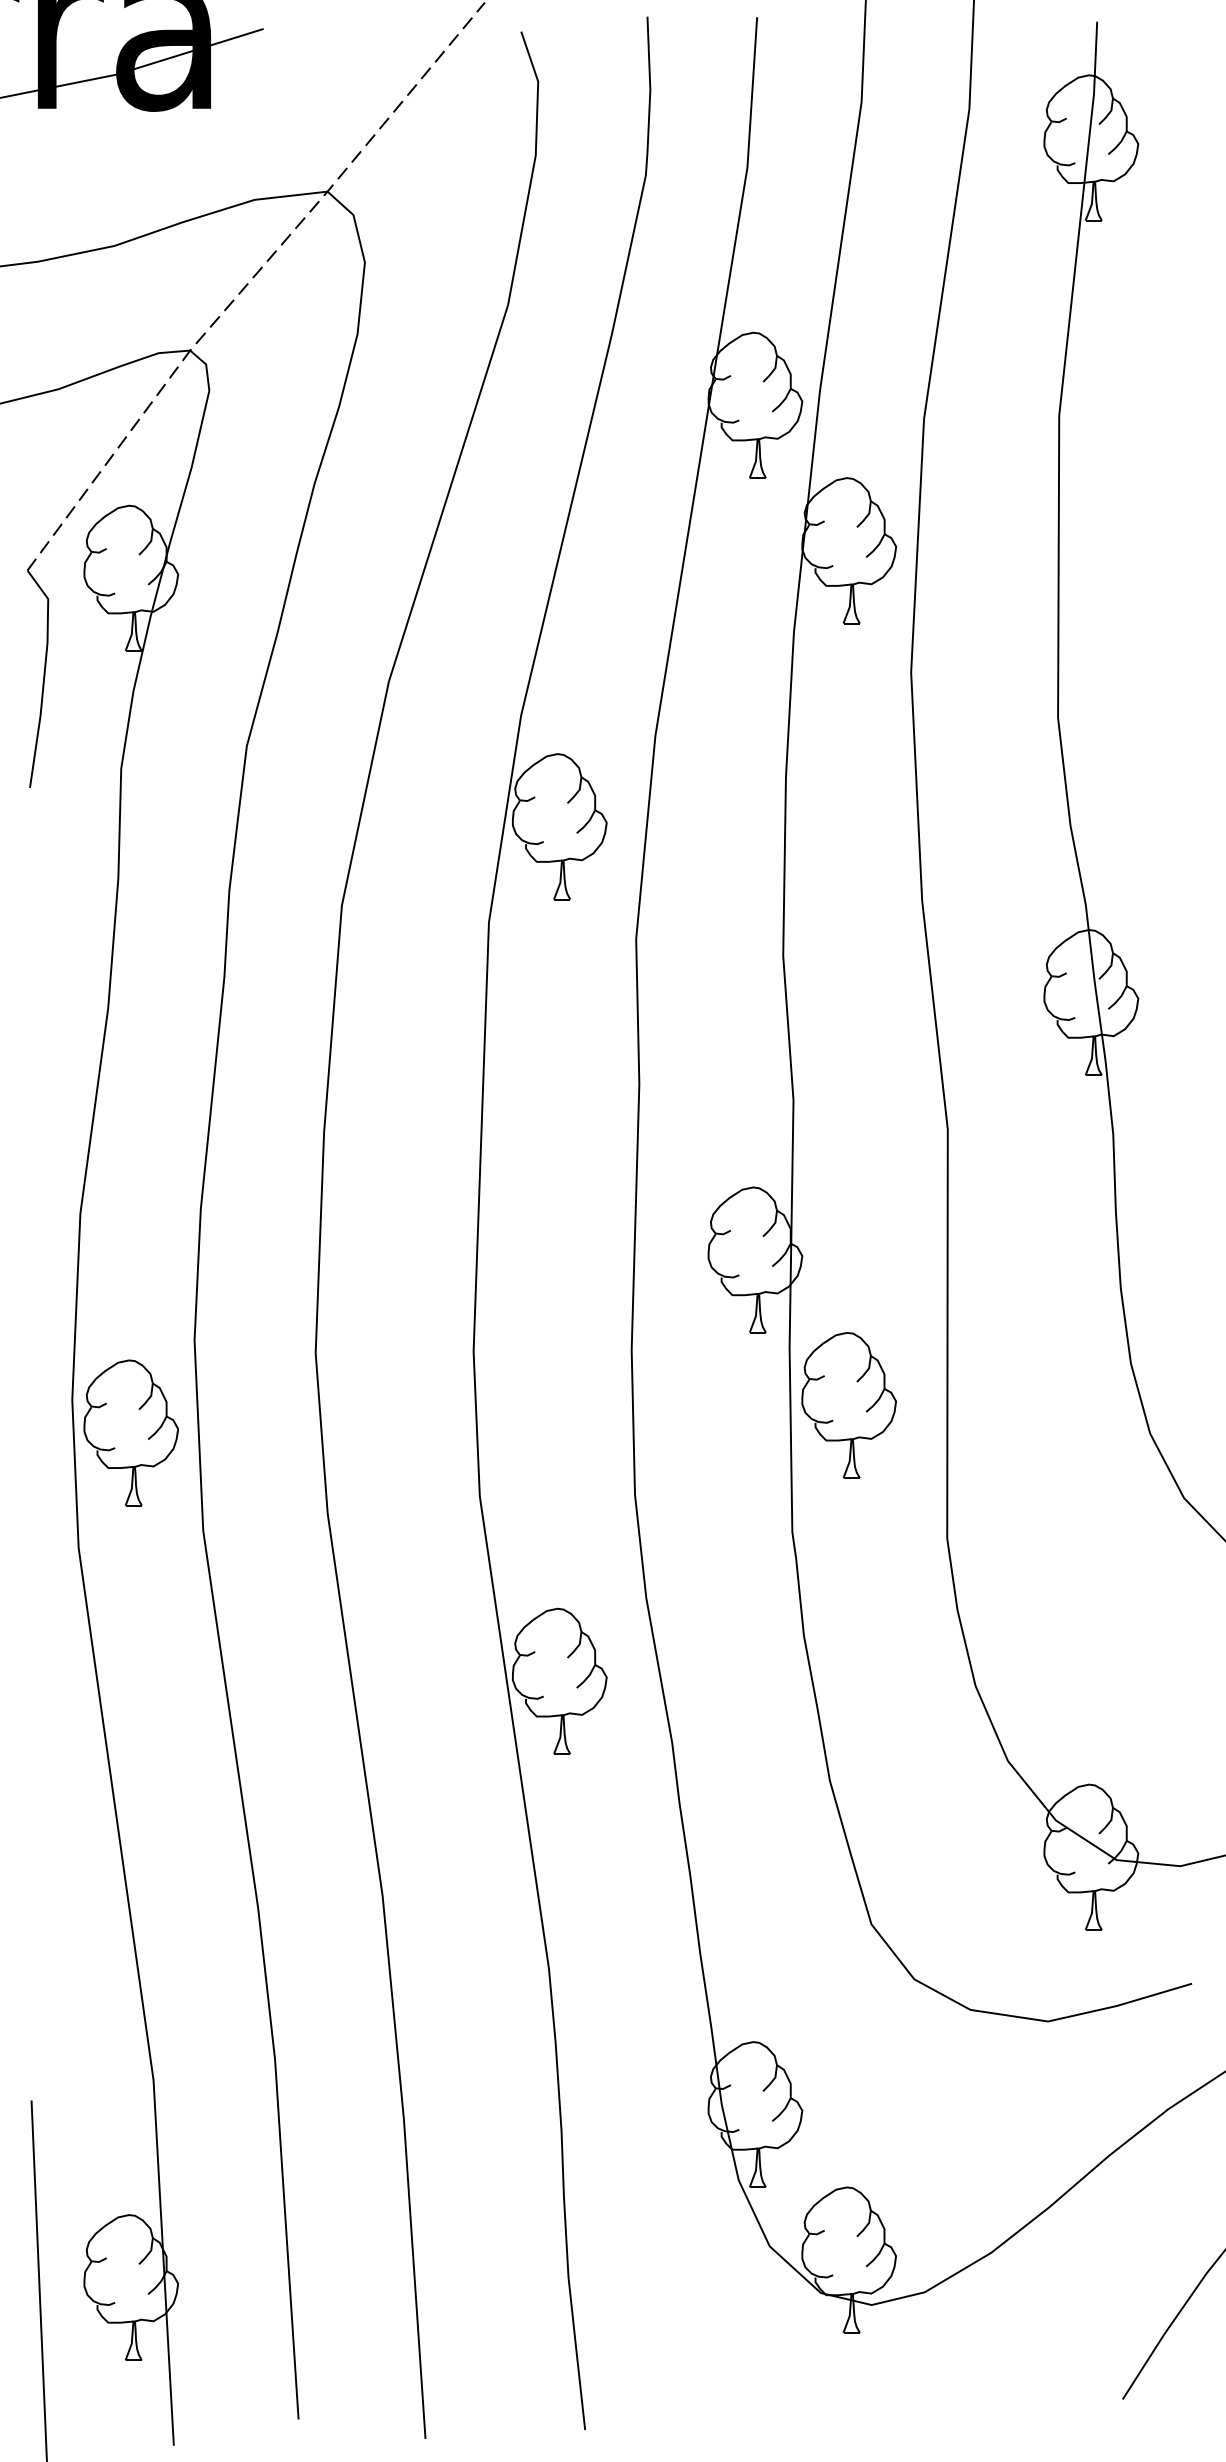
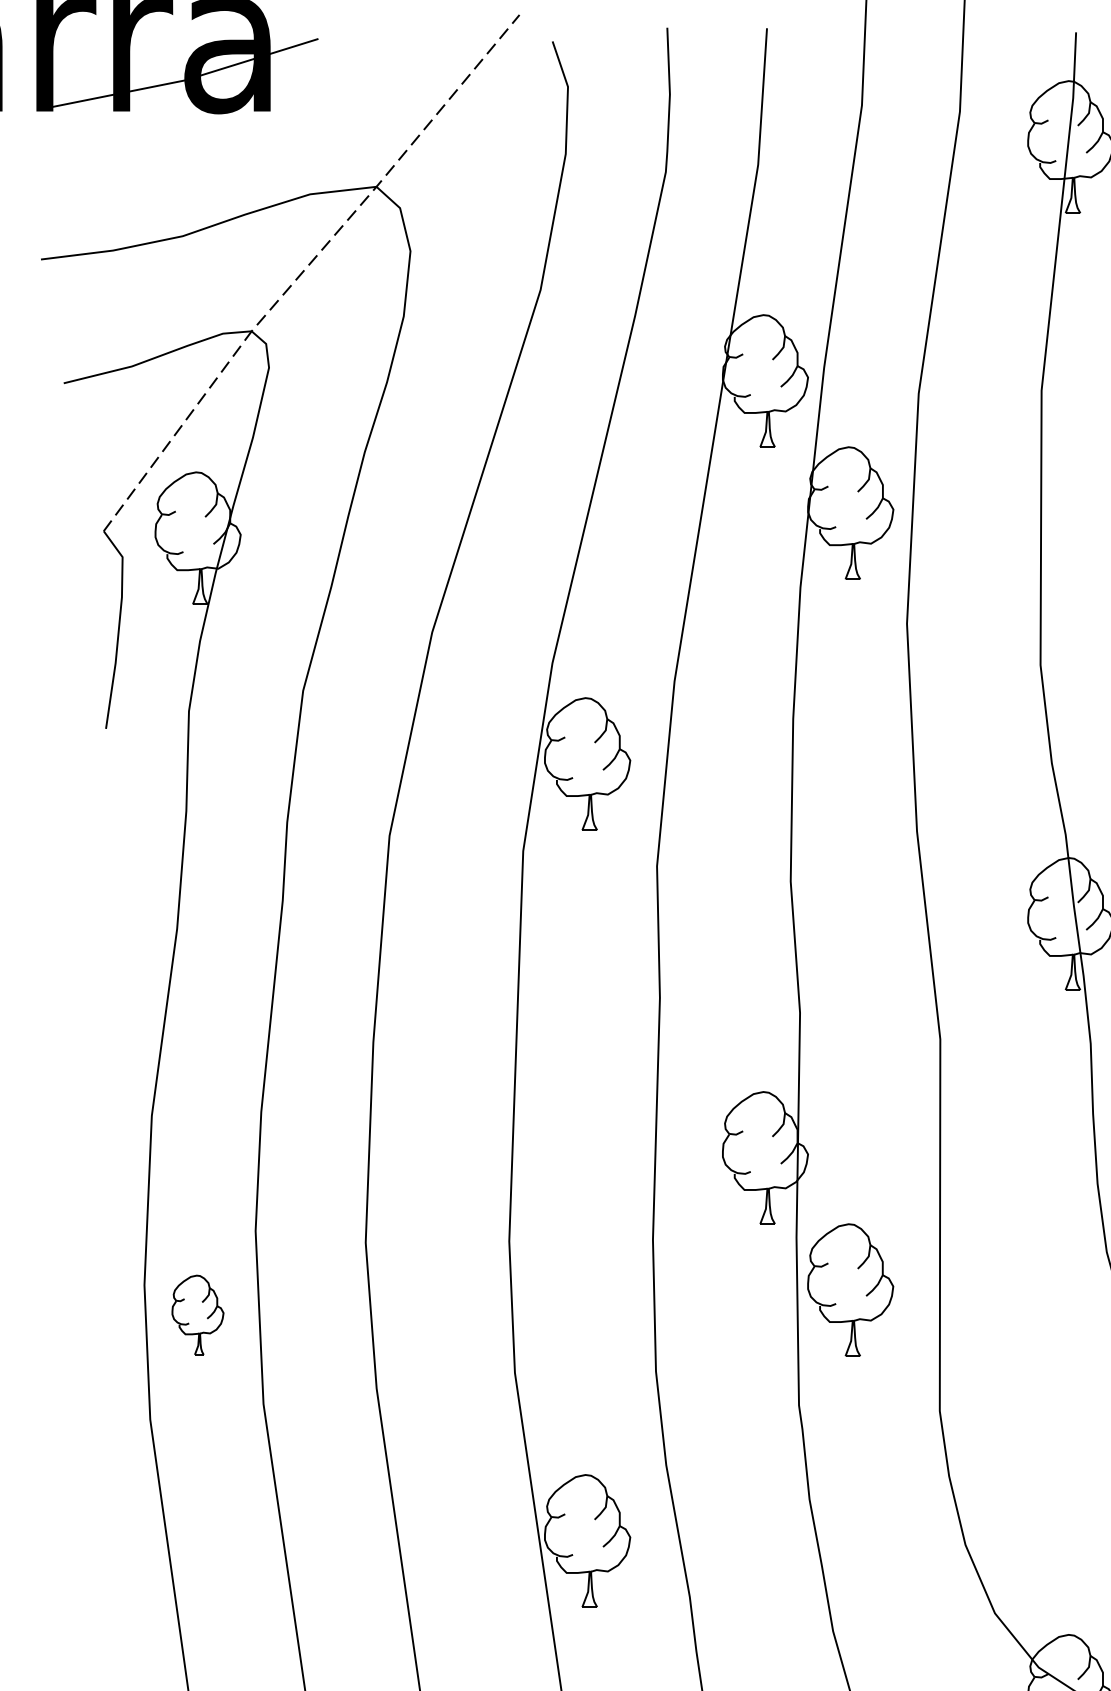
part: (130, 1432) -> (197, 1314), size x0.6

